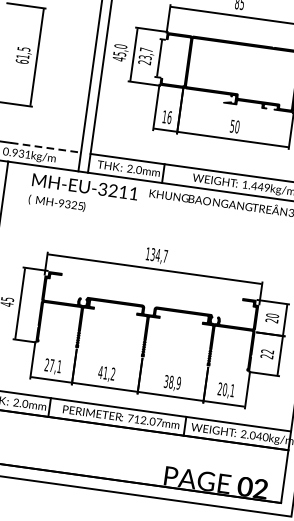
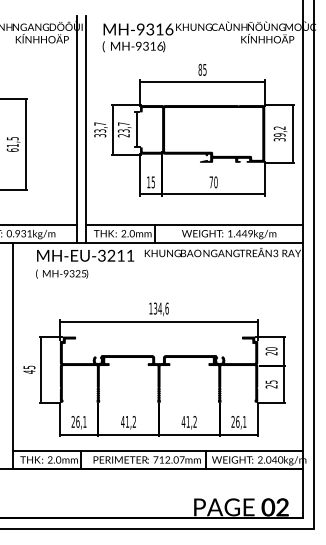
text: (120, 52) -> (100, 129), 45,0 -> 33,7
text: (169, 117) -> (153, 182), 16 -> 15
text: (231, 126) -> (210, 182), 50 -> 70
line: (46, 148) -> (45, 225), dashed -> solid
text: (164, 256) -> (166, 308), 134,7 -> 134,6
text: (267, 350) -> (271, 381), 22 -> 25
text: (51, 365) -> (77, 421), 27,1 -> 26,1
text: (171, 381) -> (188, 421), 38,9 -> 41,2
text: (224, 389) -> (237, 421), 20,1 -> 26,1

